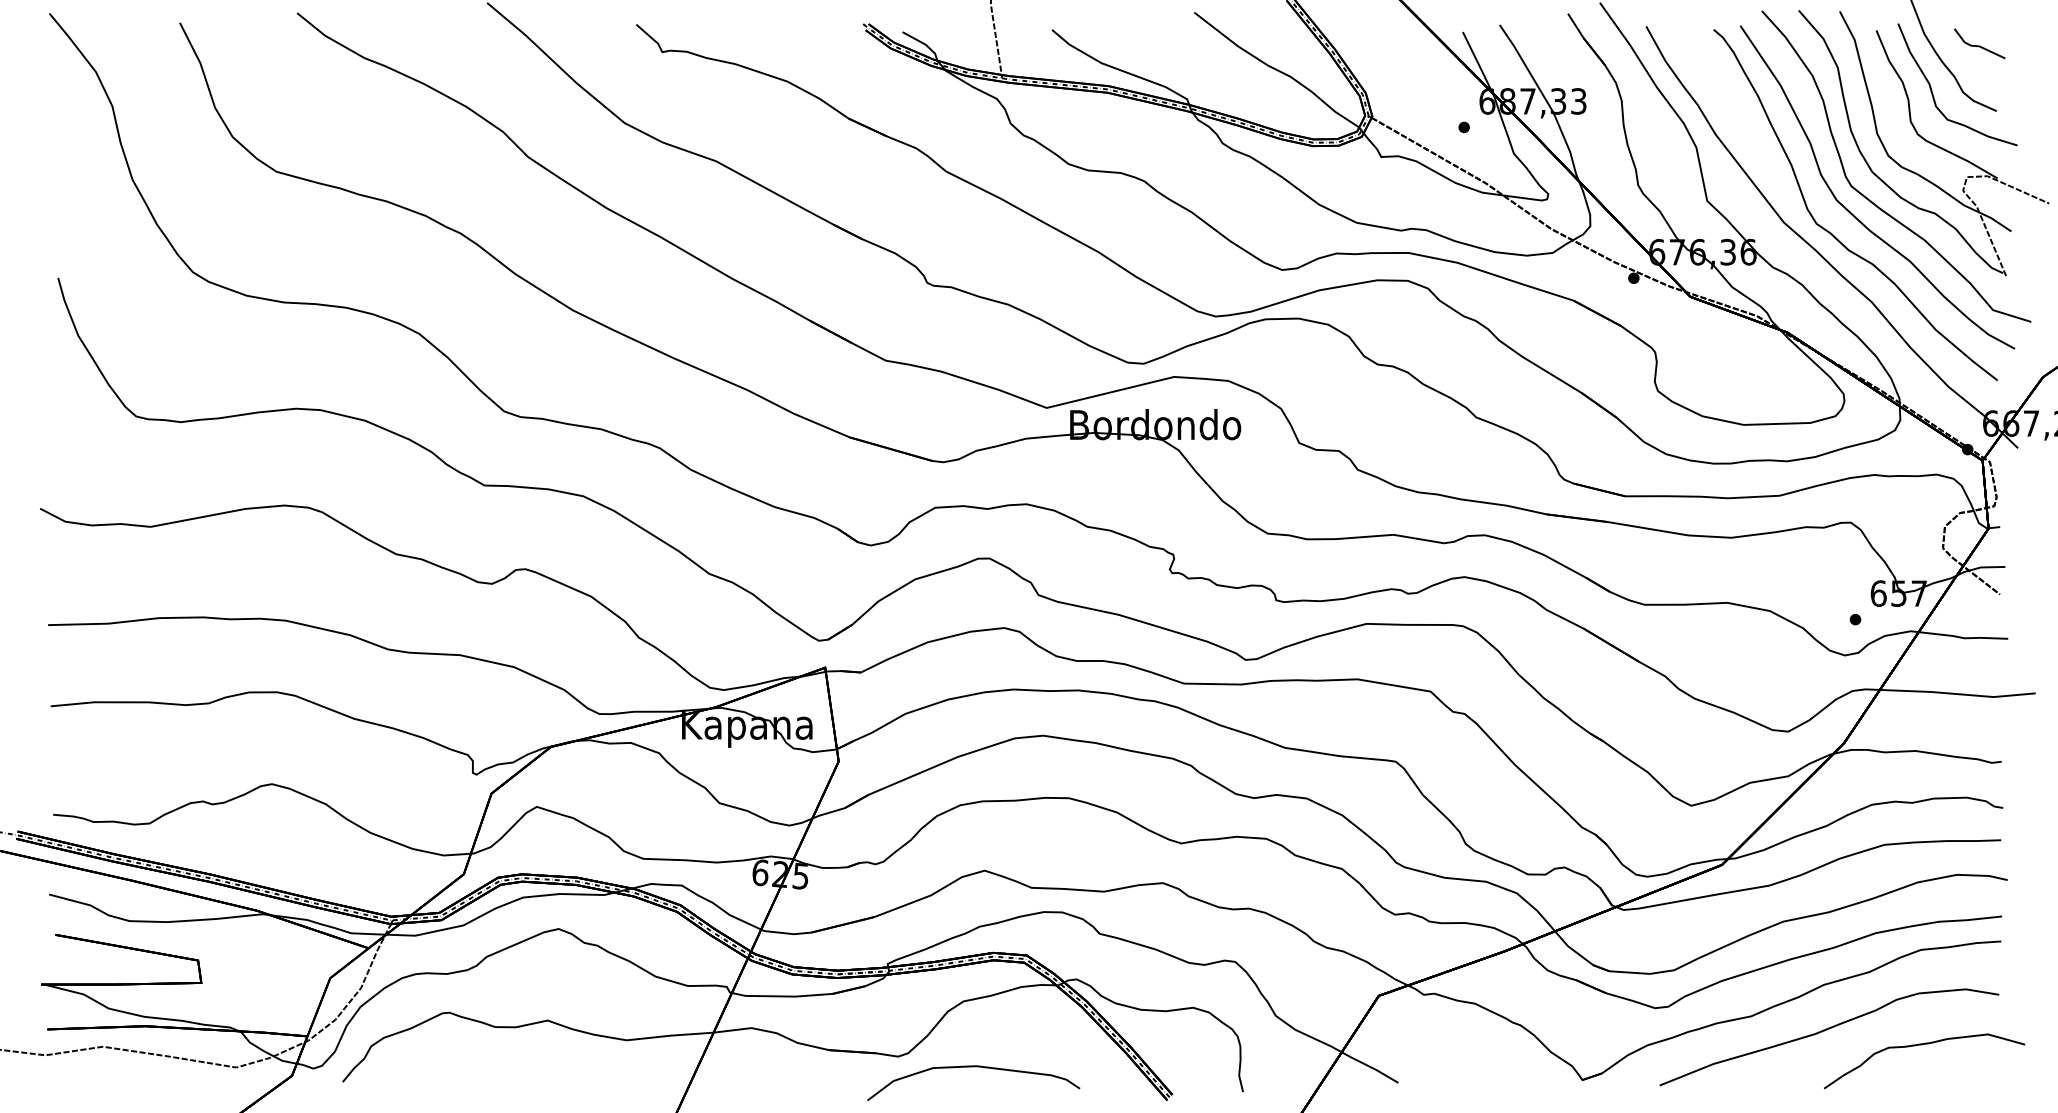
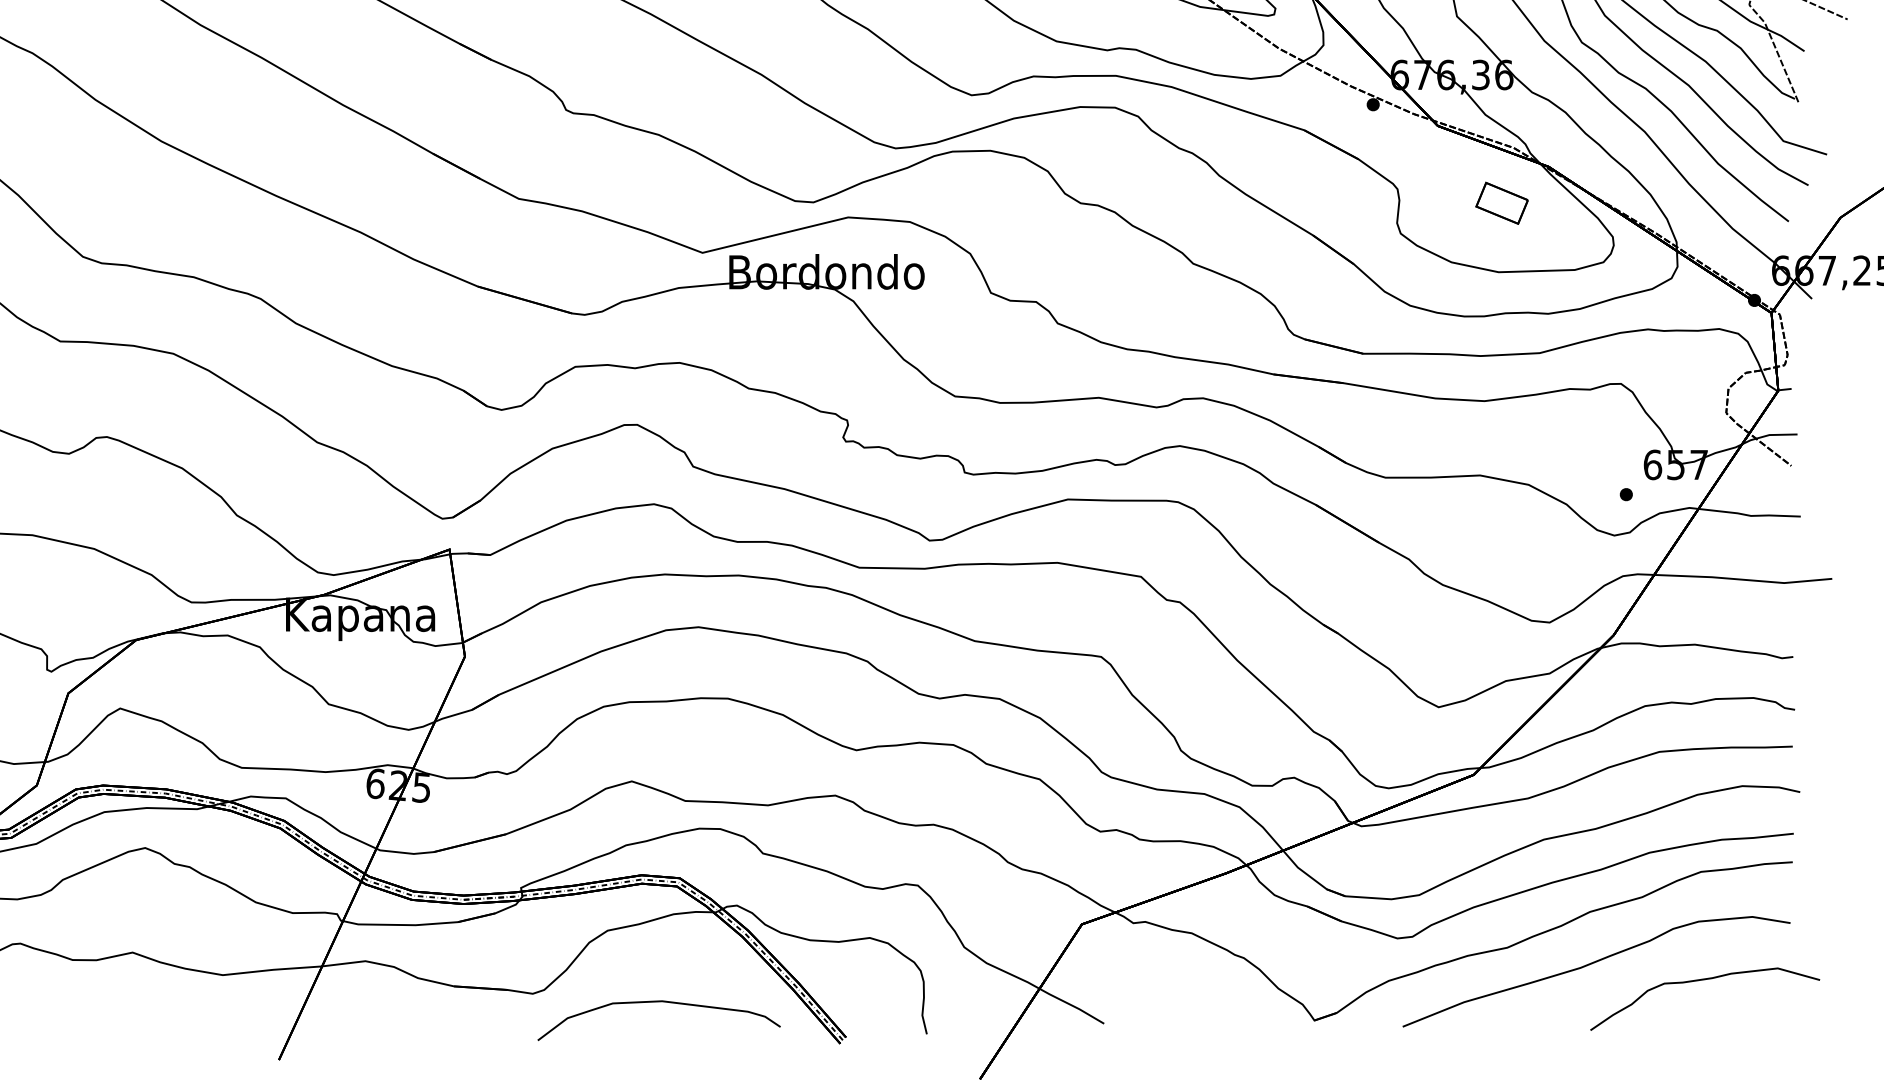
part: (1746, 364) -> (1501, 203), added
curve: (973, 1067) -> (658, 1002), moved

